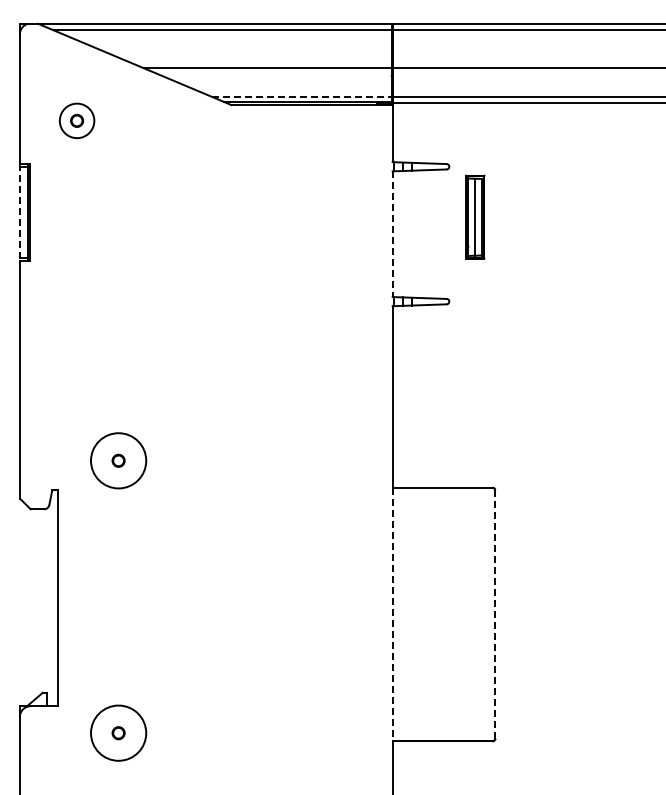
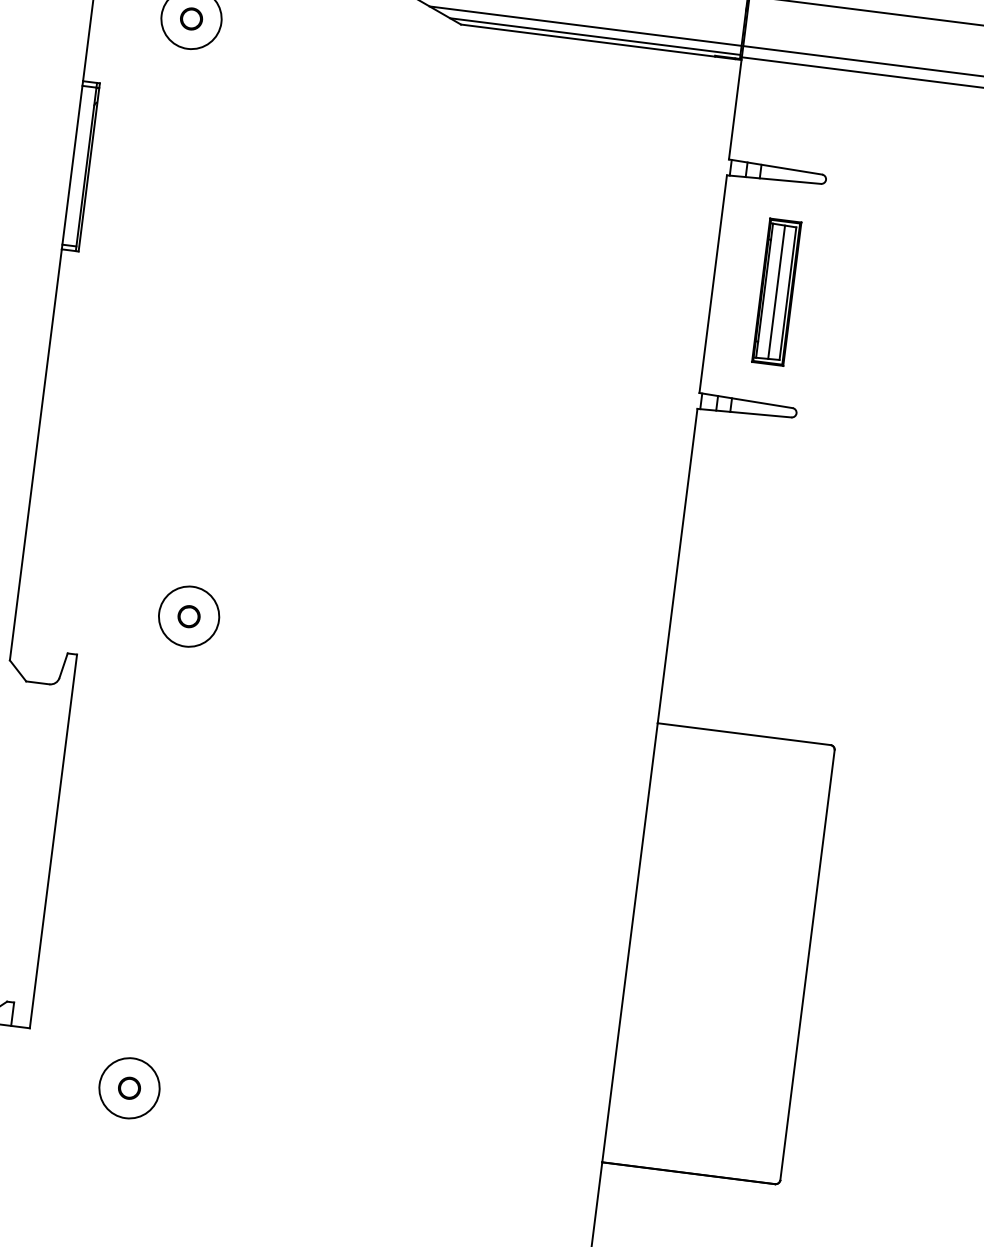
line: (302, 96) -> (587, 26), dashed -> solid
line: (19, 212) -> (71, 164), dashed -> solid
part: (475, 216) -> (777, 291), moved
line: (392, 234) -> (712, 284), dashed -> solid
circle: (118, 460) -> (188, 616), size x0.62
line: (392, 614) -> (629, 942), dashed -> solid
line: (495, 614) -> (808, 965), dashed -> solid
circle: (118, 732) -> (129, 1087), size x0.62

